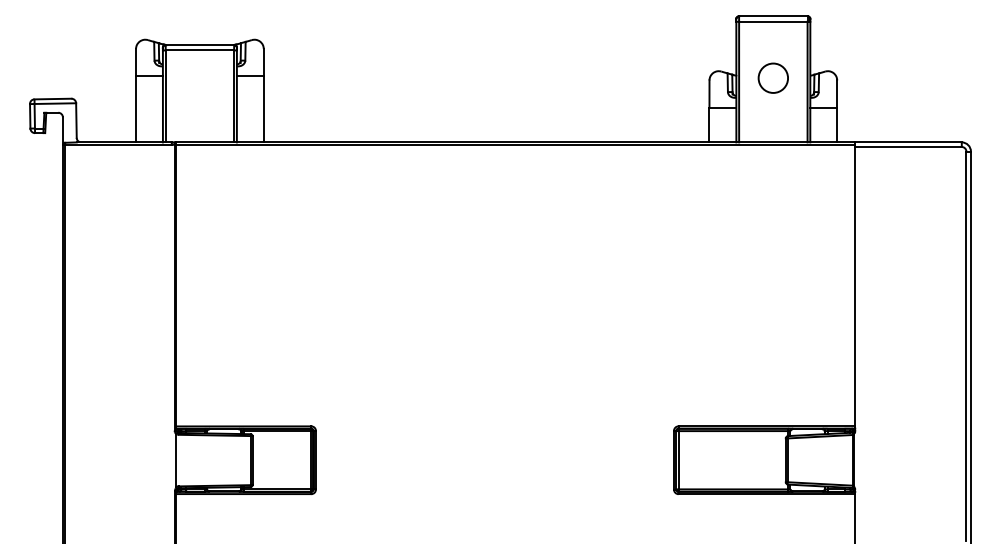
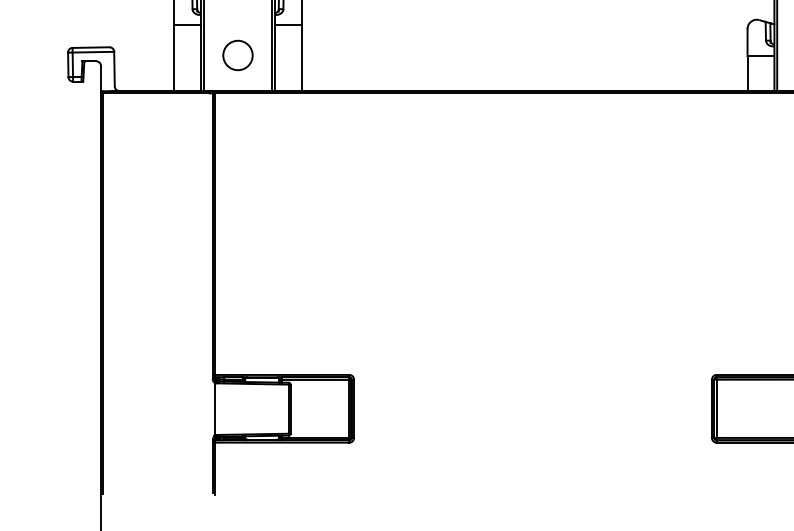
circle: (199, 106) -> (237, 55), added

